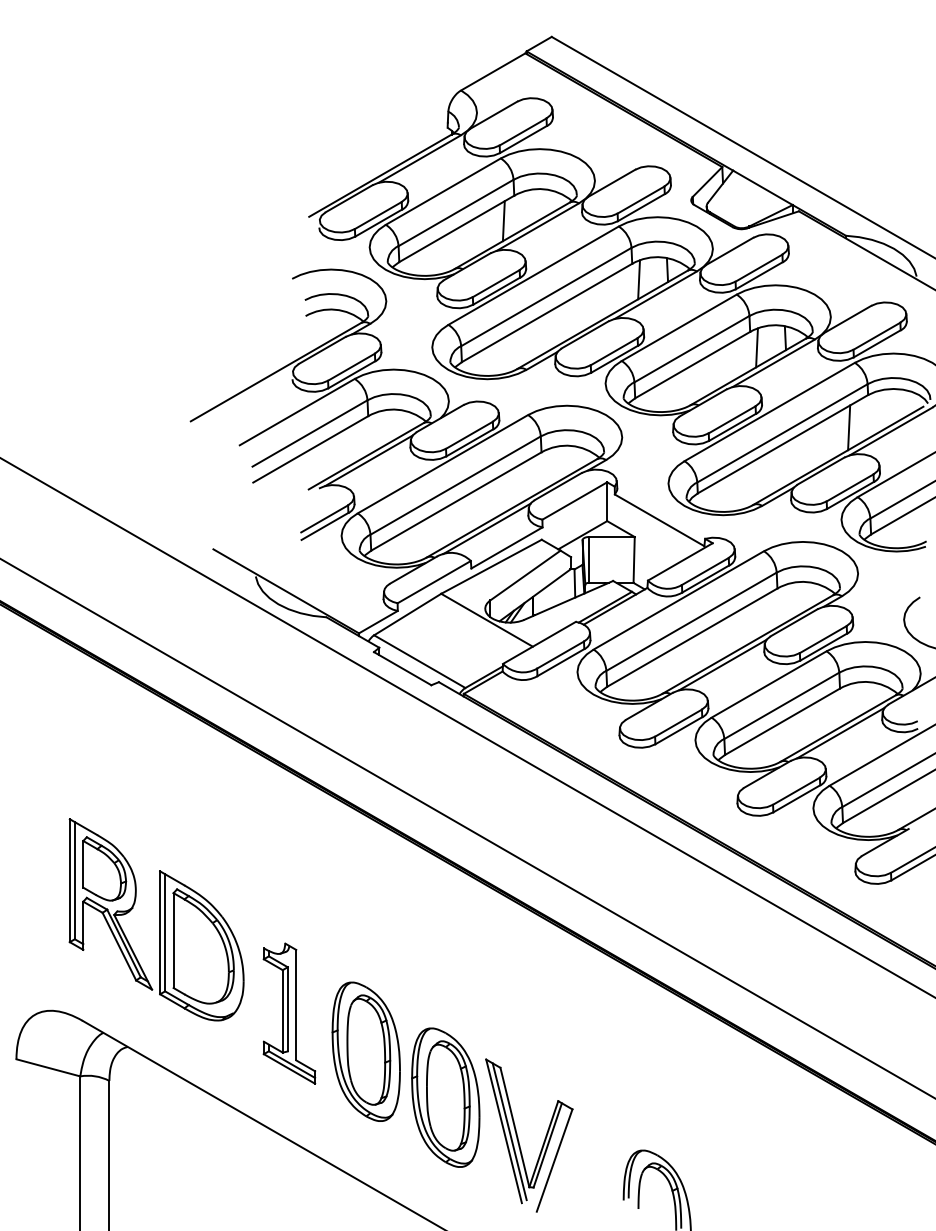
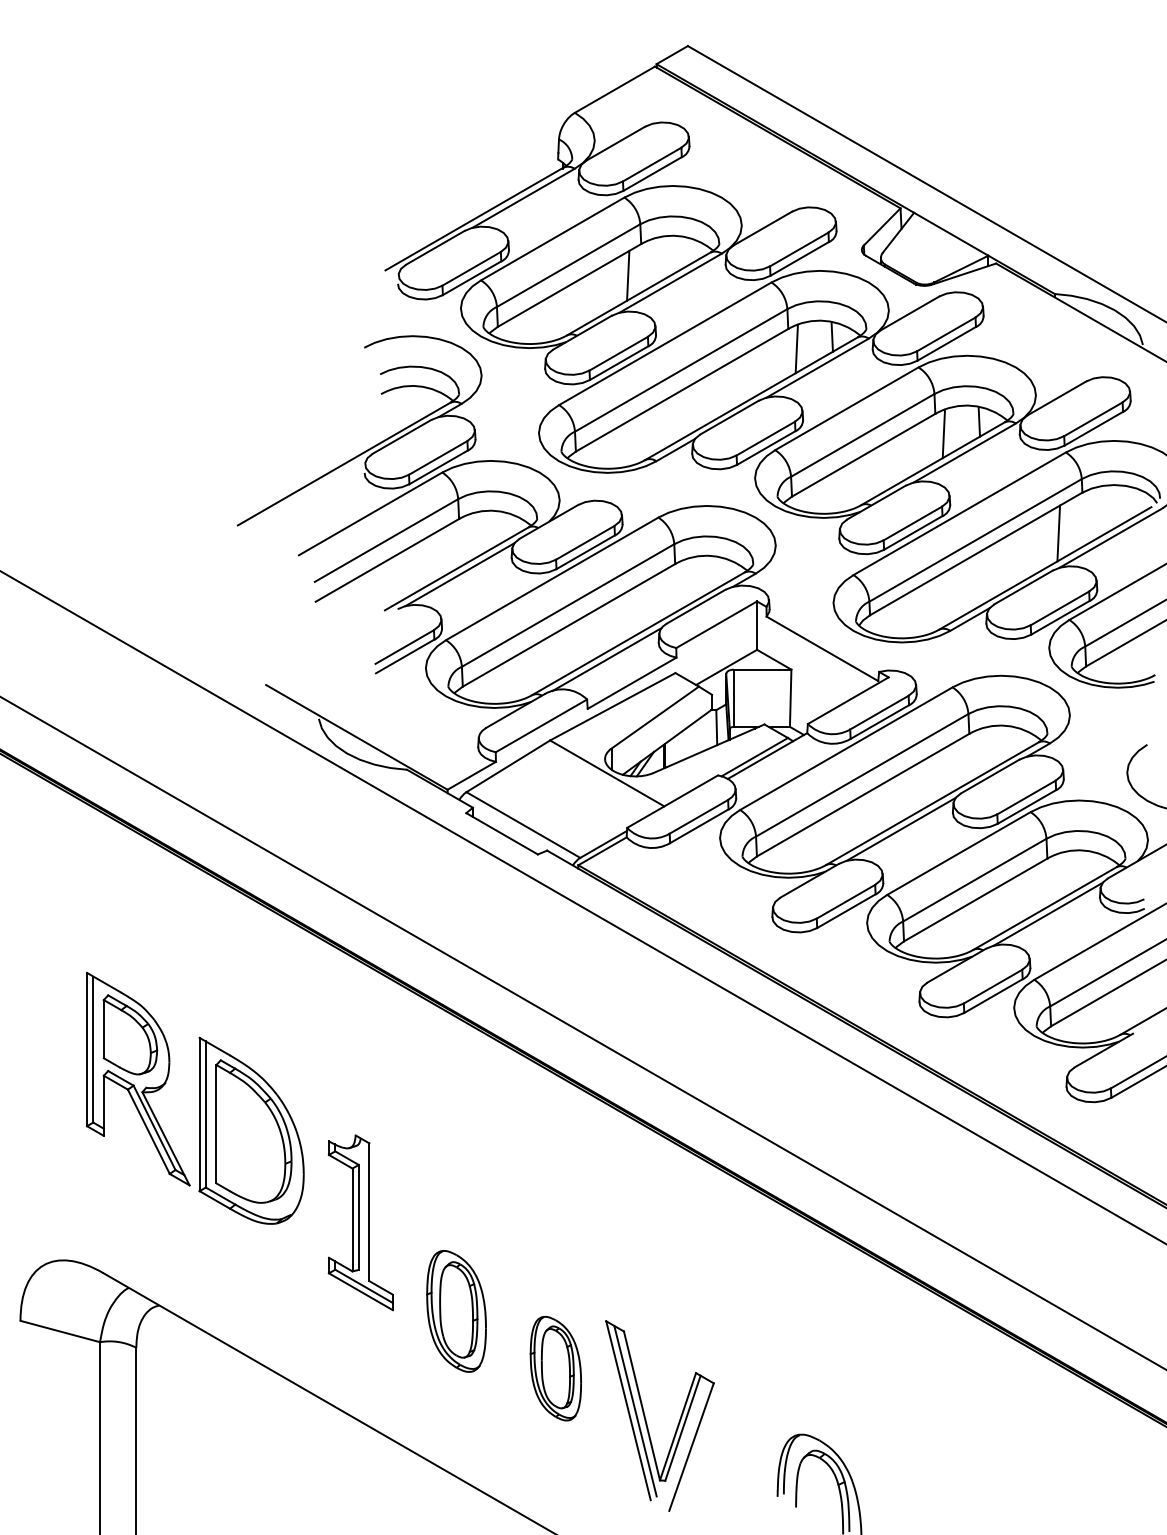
part: (156, 919) -> (195, 1097), moved
part: (289, 1013) -> (360, 1222), moved
part: (365, 1051) -> (455, 1311), size x0.7
part: (445, 1097) -> (555, 1368), size x0.6

